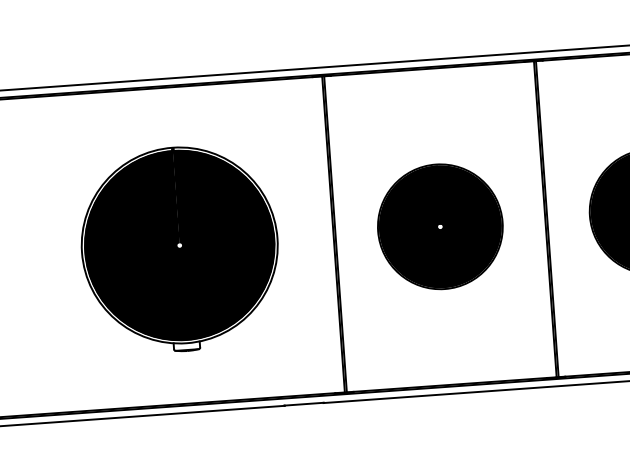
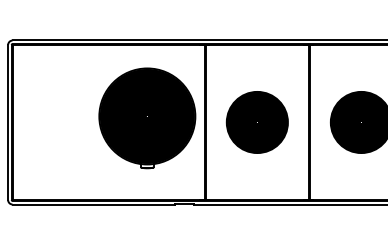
part: (180, 249) -> (147, 118), moved

